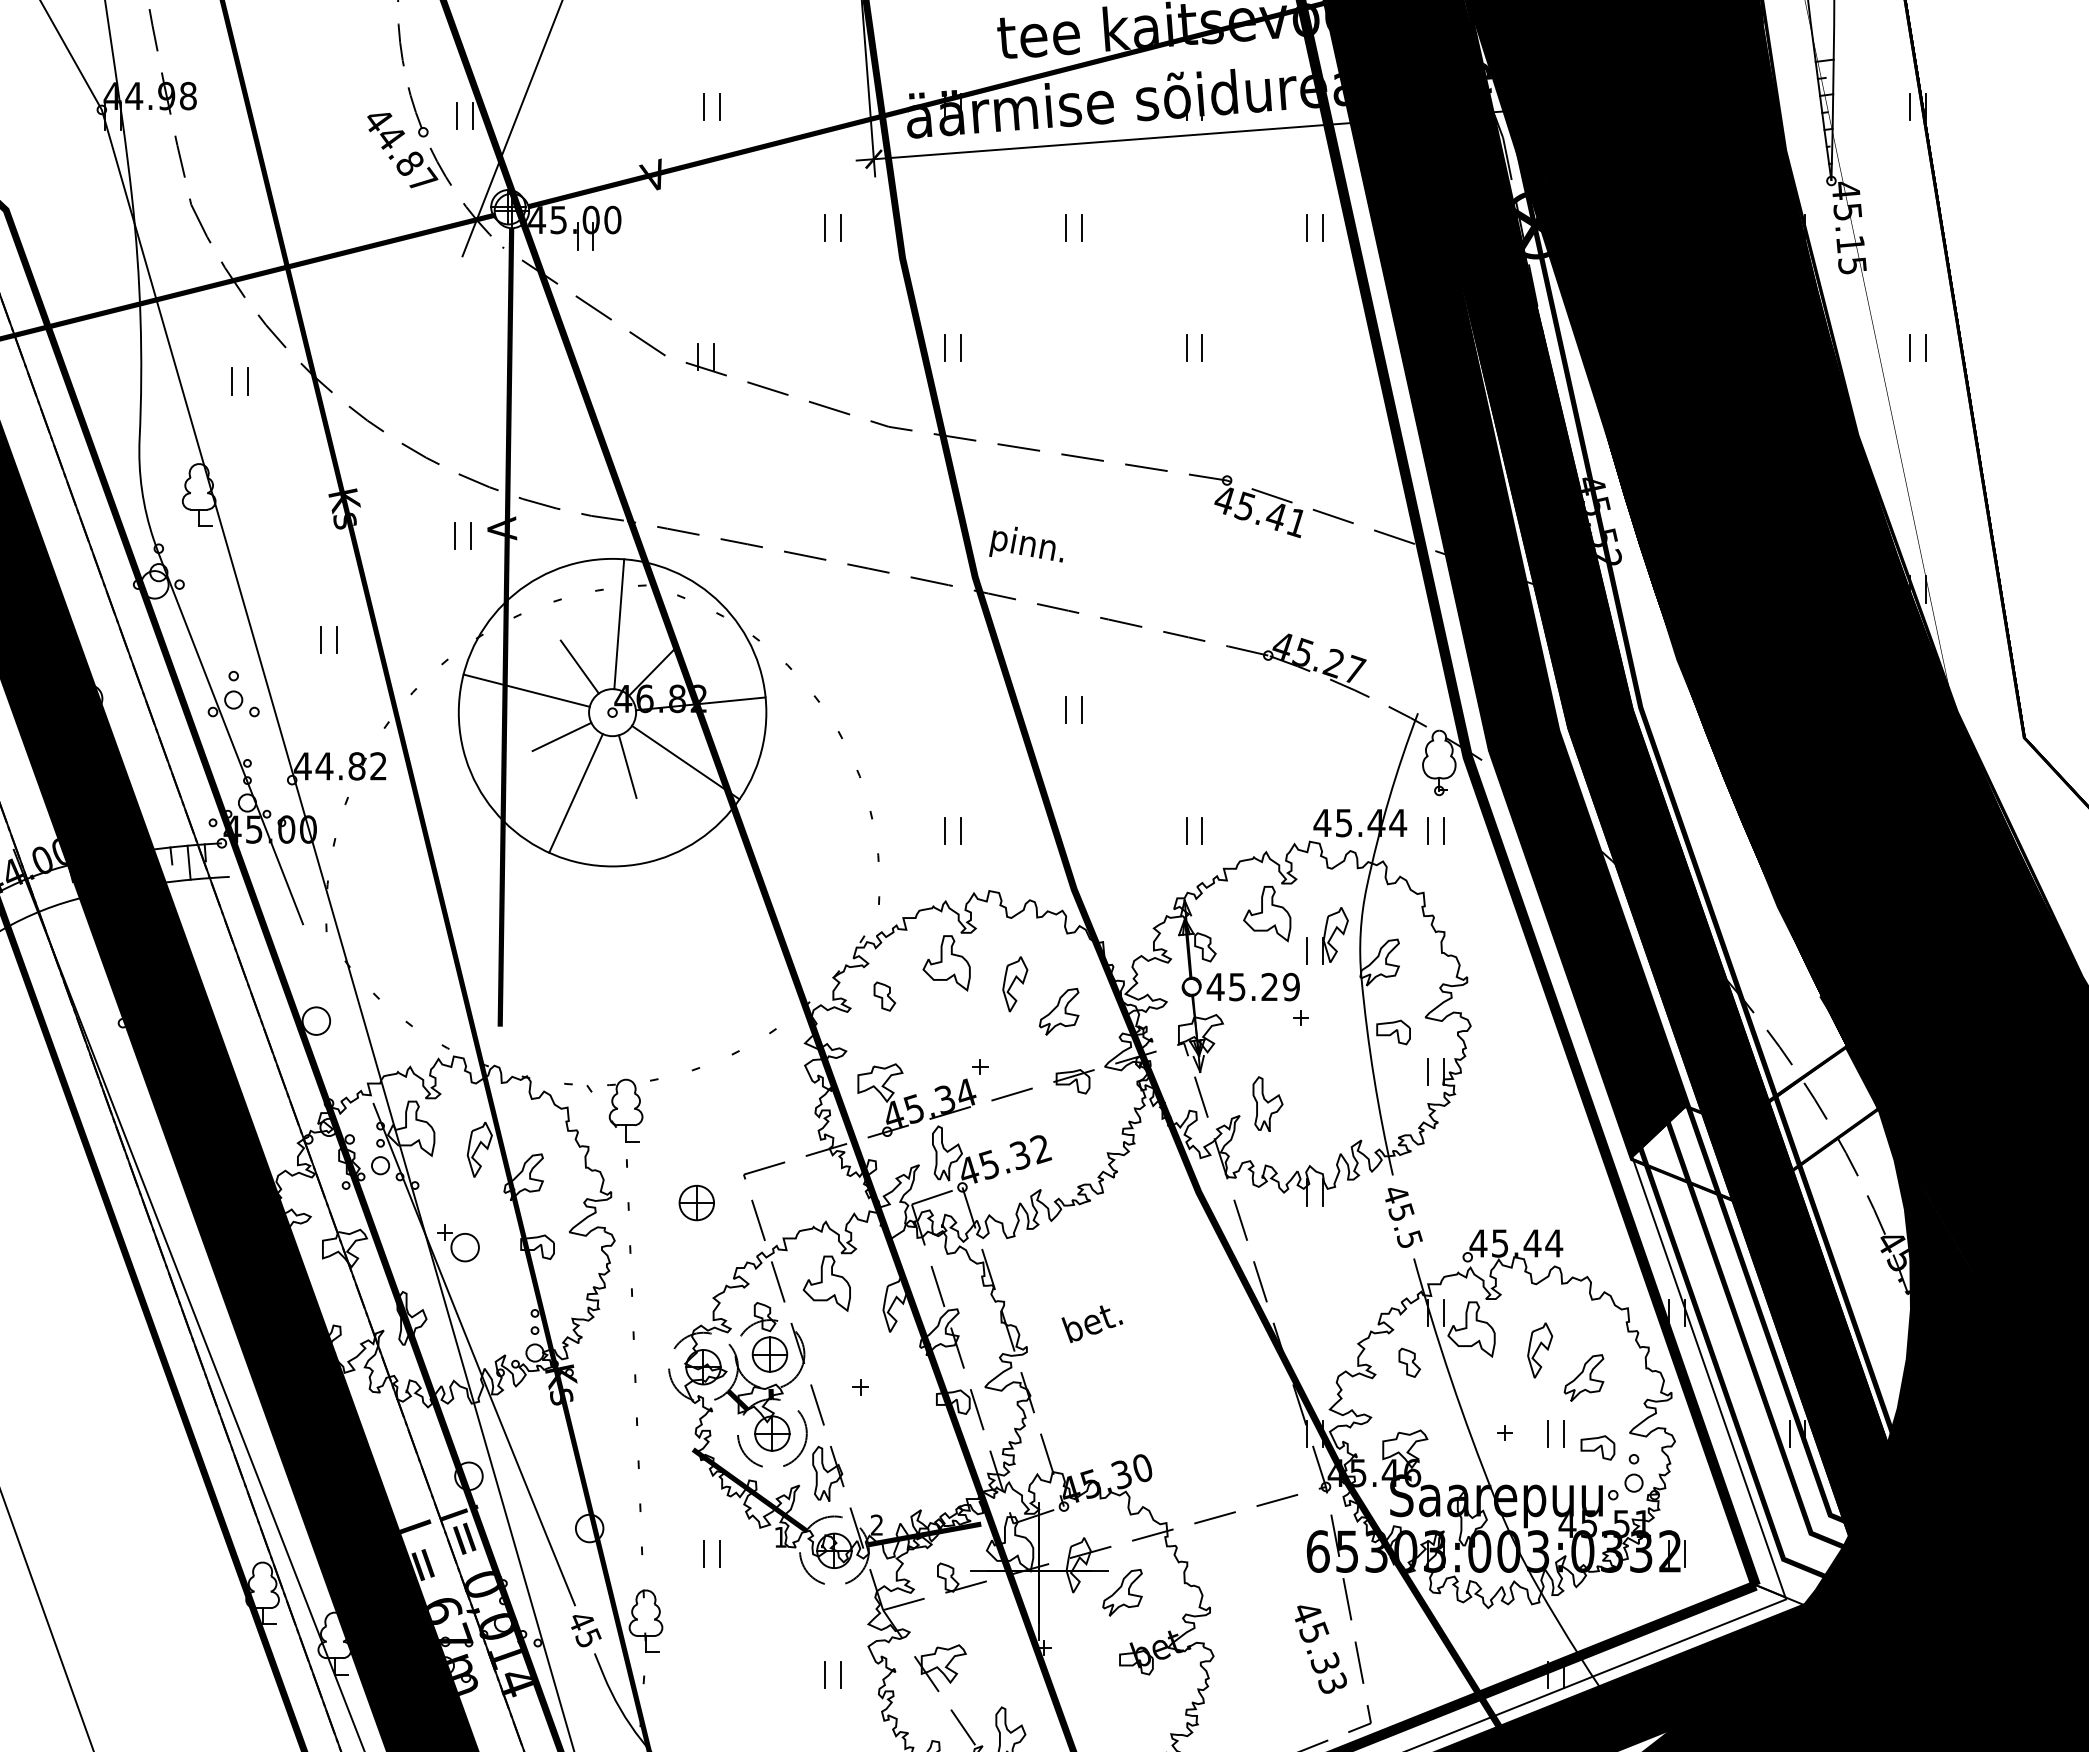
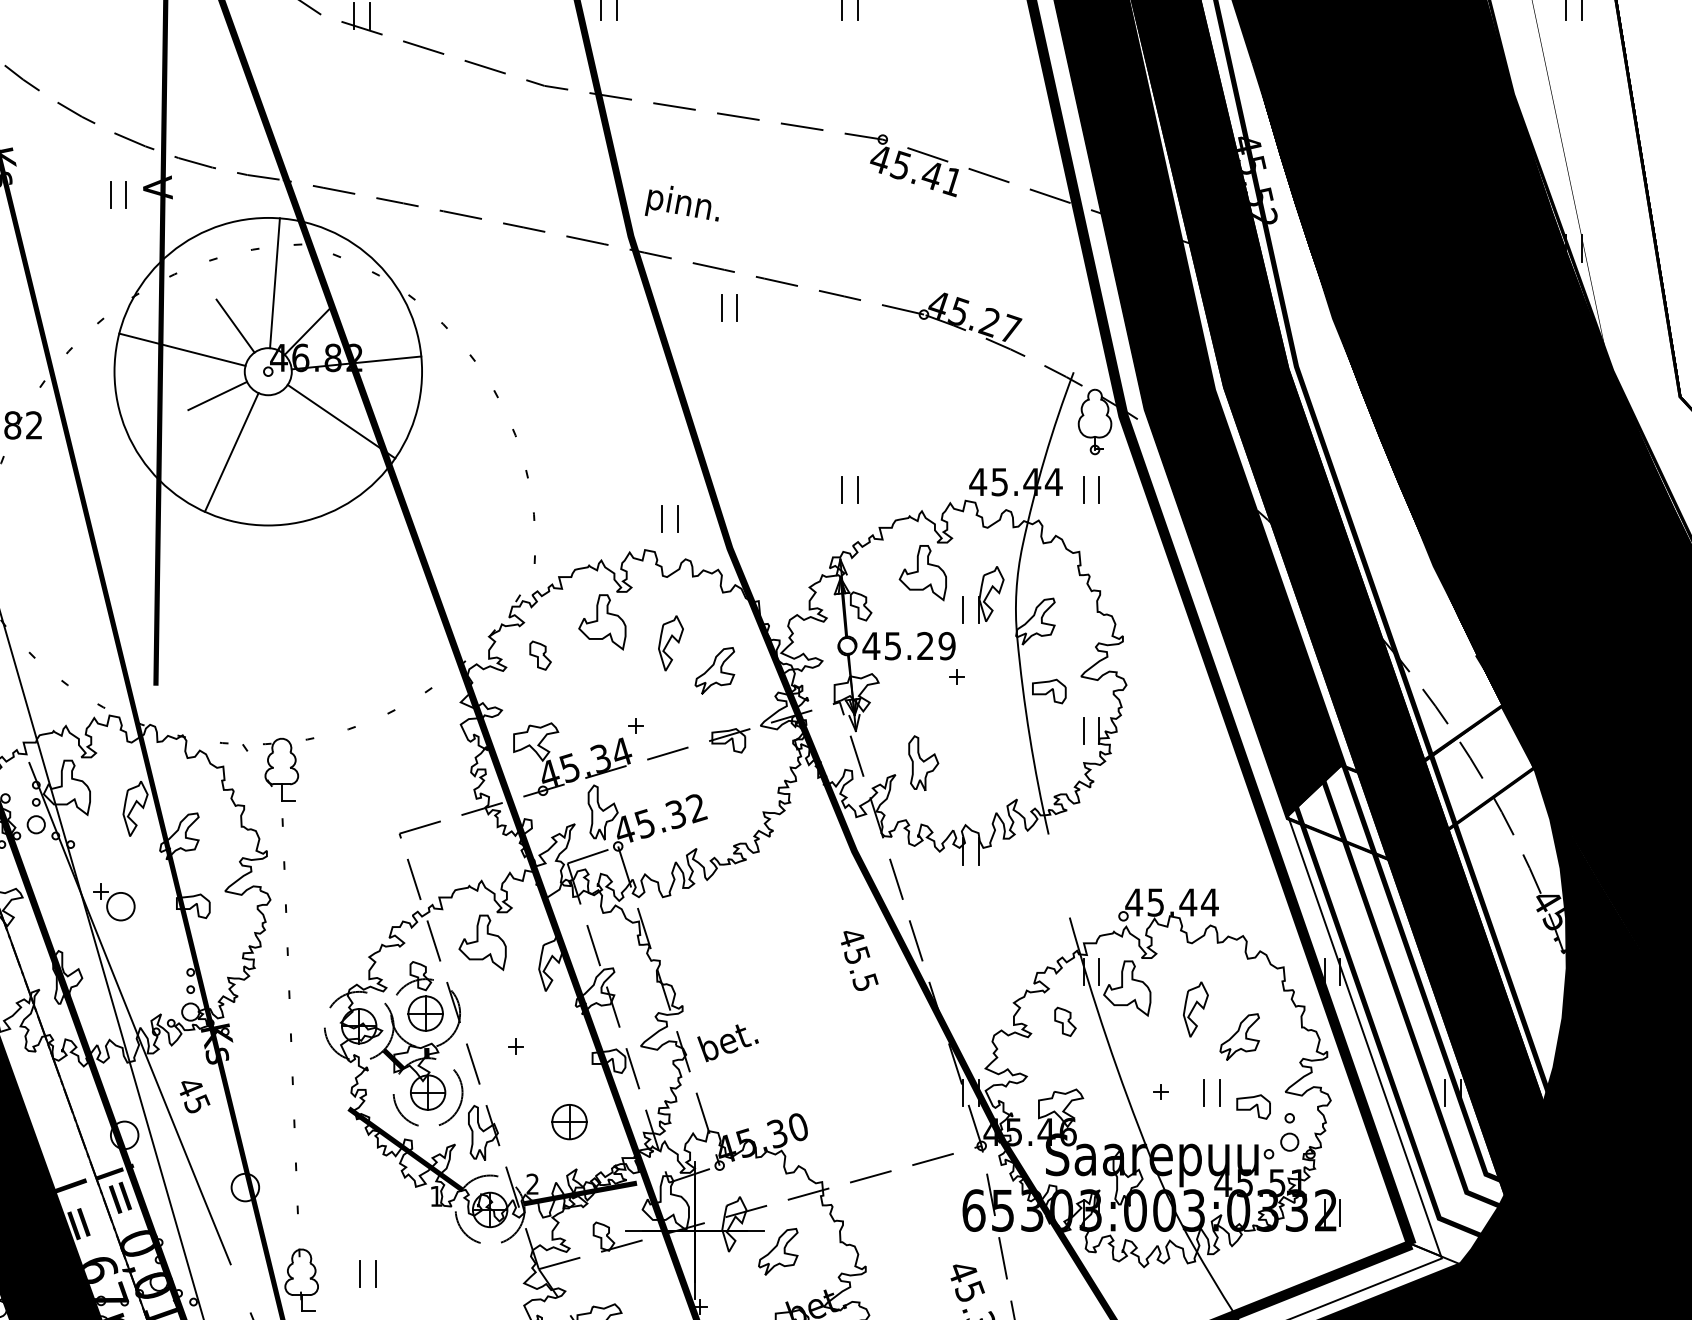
part: (1066, 709) -> (722, 307), moved
line: (627, 766) -> (283, 425), removed
part: (945, 830) -> (662, 518), moved
part: (696, 1202) -> (569, 1121), moved
text: (1403, 1217) -> (859, 960), moved
text: (1092, 1323) -> (728, 1042), moved
part: (704, 1553) -> (360, 1273), moved
text: (586, 1631) -> (195, 1097), moved

